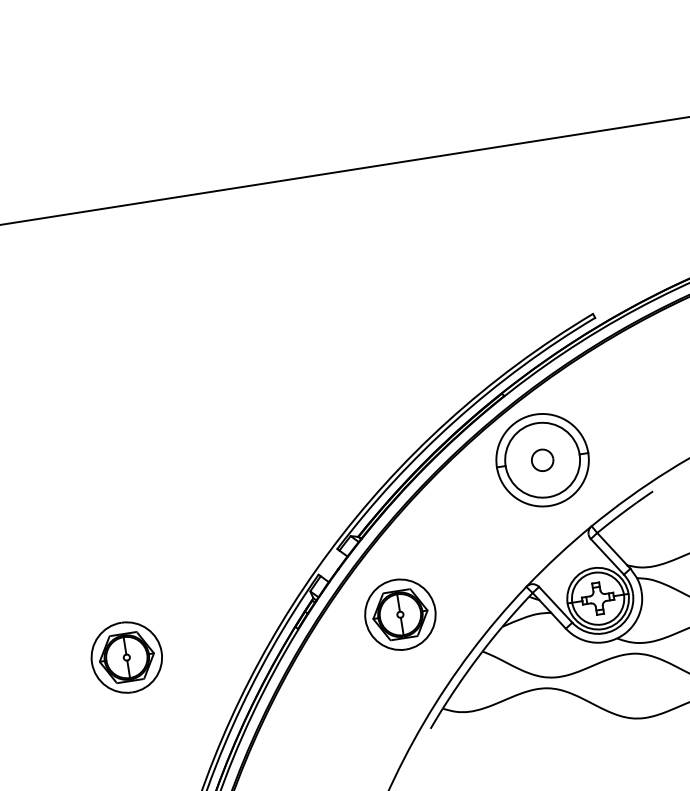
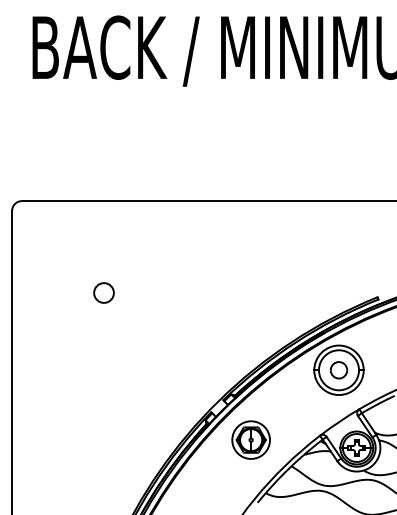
circle: (84, 384) -> (103, 292), added
part: (541, 460) -> (338, 370), size x1.43
part: (125, 656) -> (102, 439), removed

